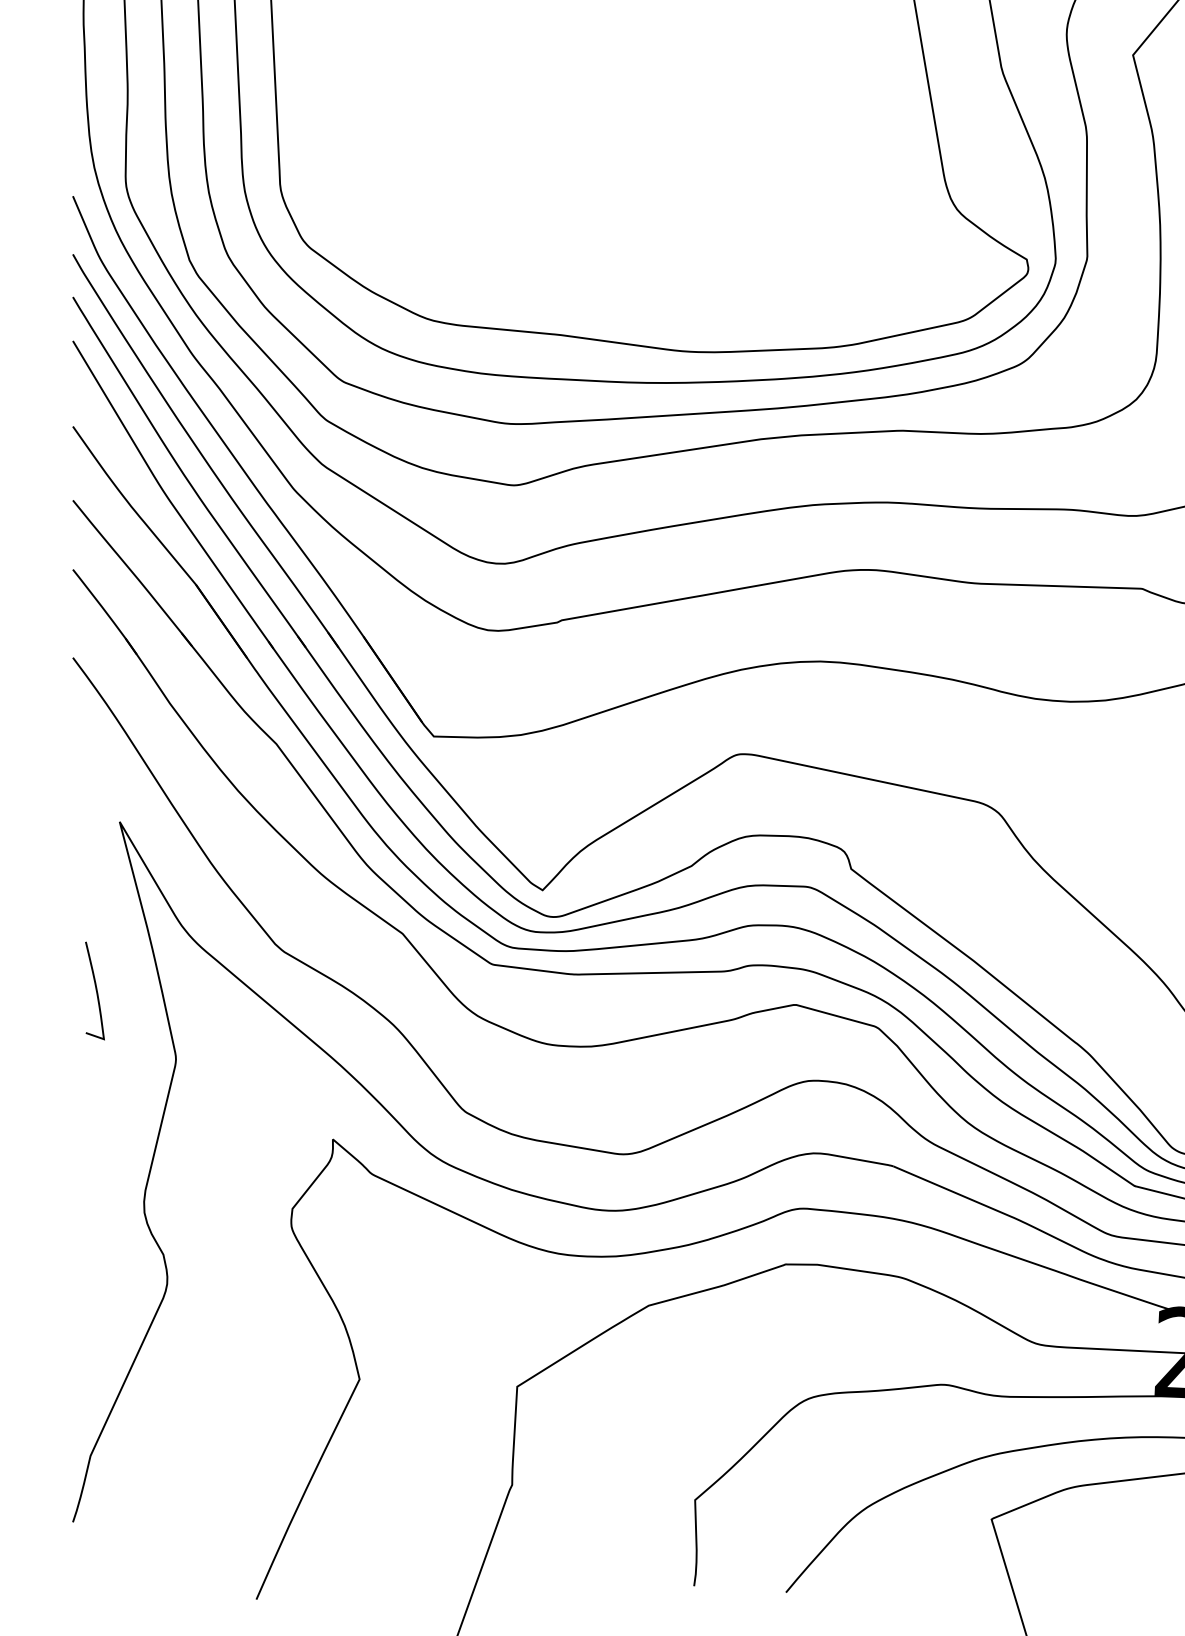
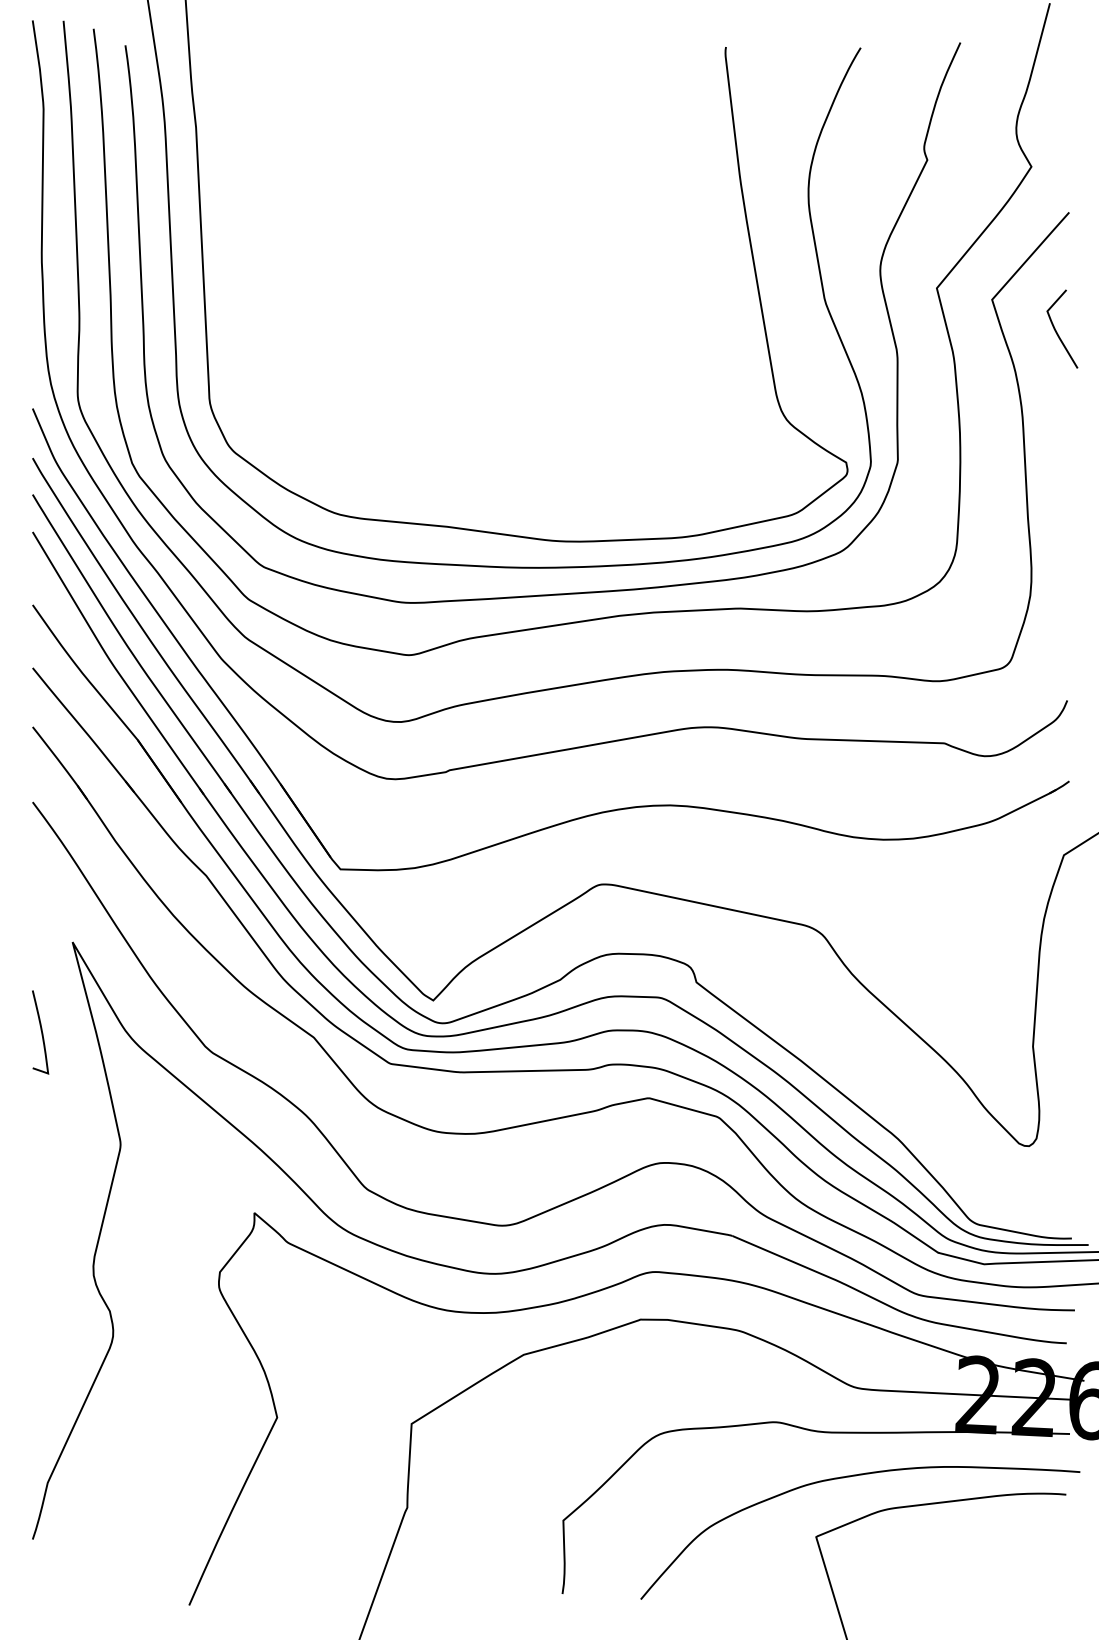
curve: (96, 991) -> (41, 1032), moved

